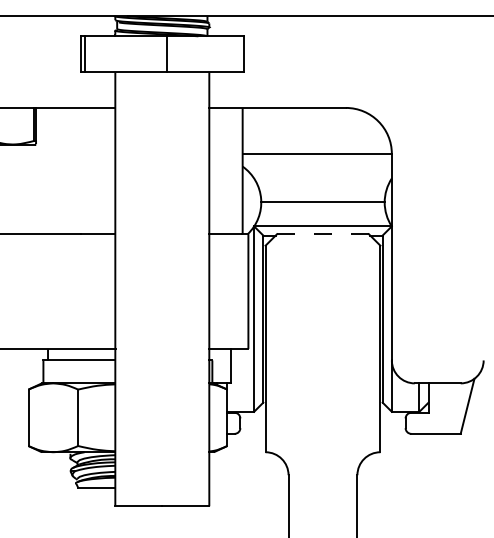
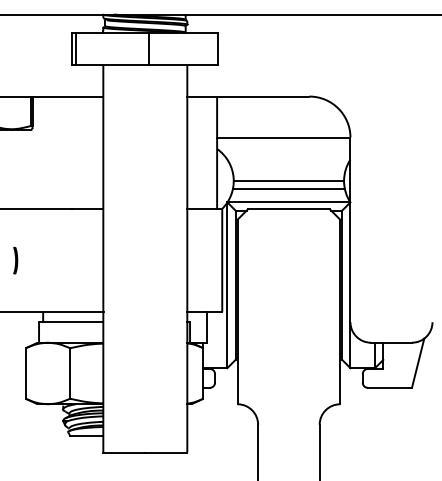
line: (322, 211) -> (288, 189), added
line: (322, 234) -> (288, 209), dashed -> solid
part: (16, 291) -> (15, 260), added

